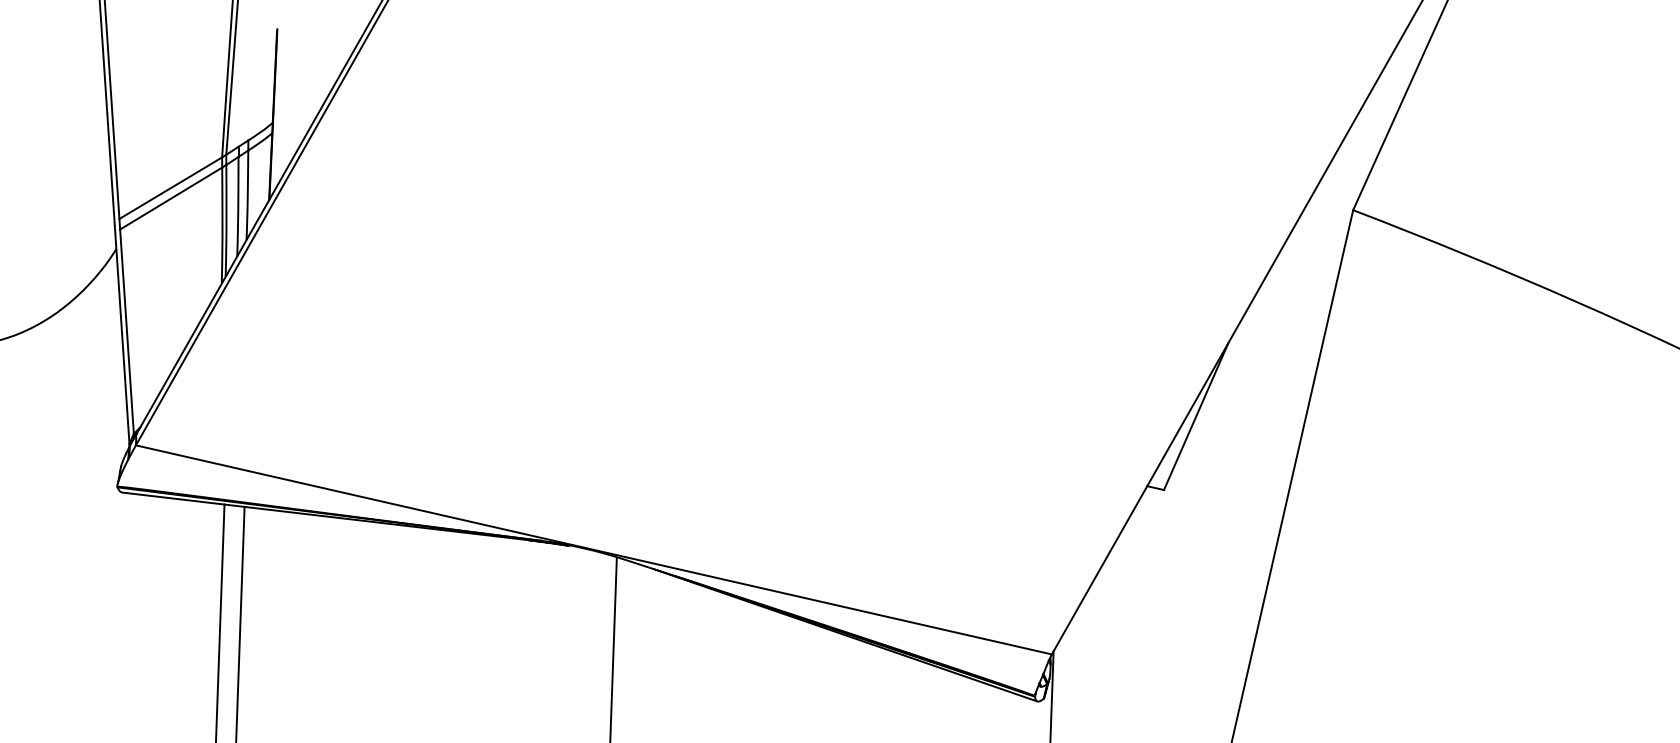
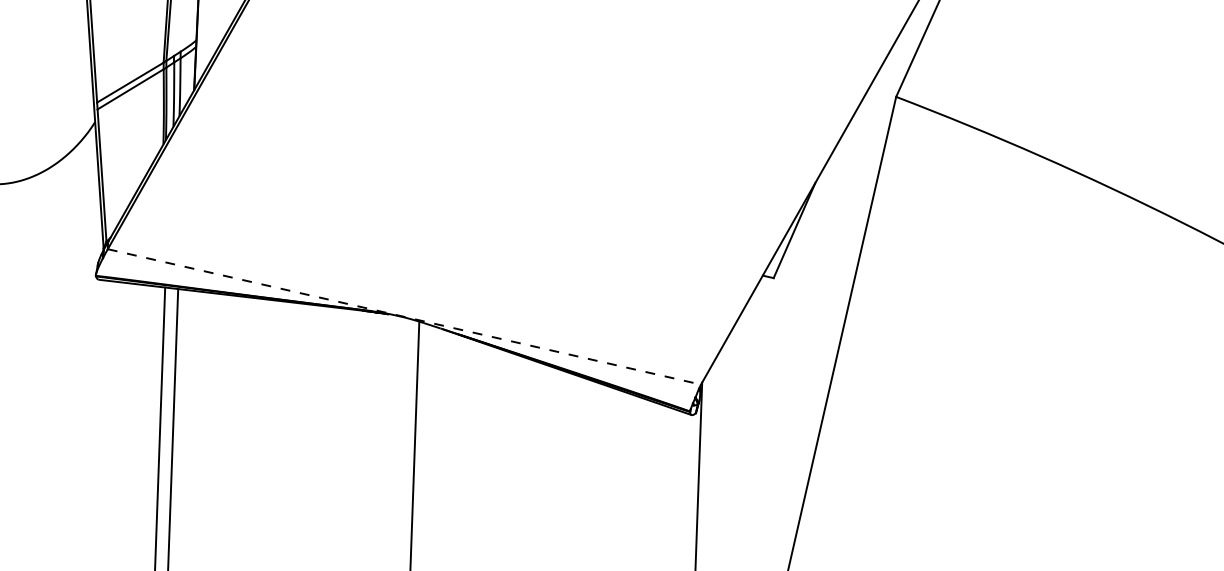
line: (593, 550) -> (404, 317), solid -> dashed

